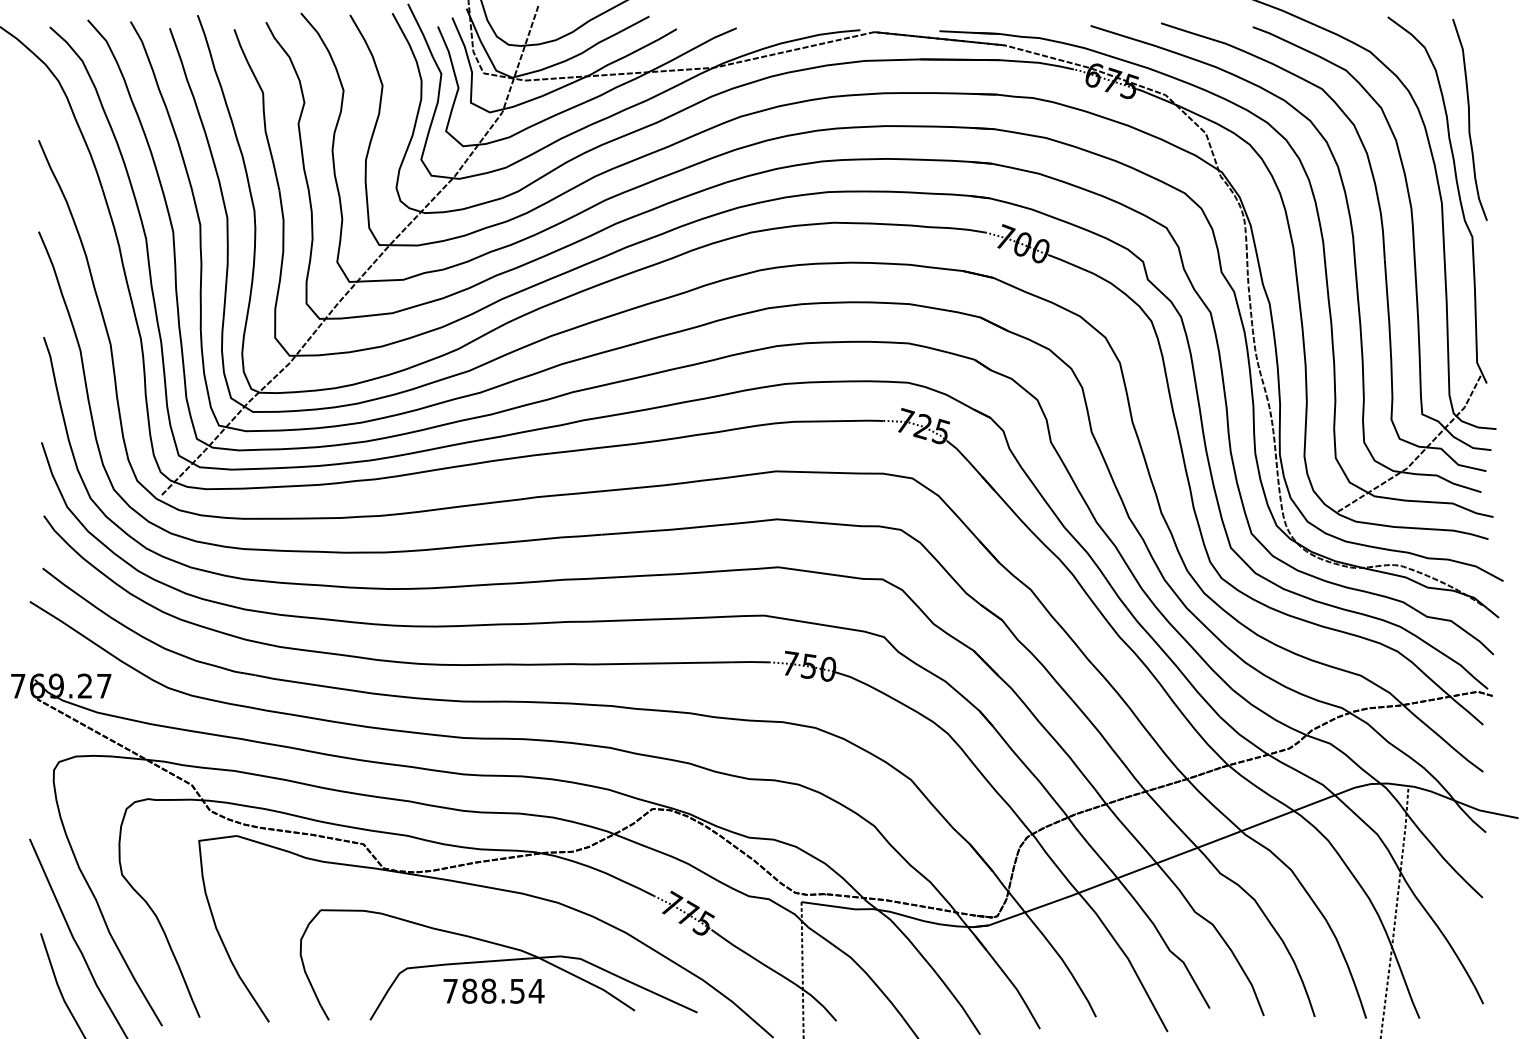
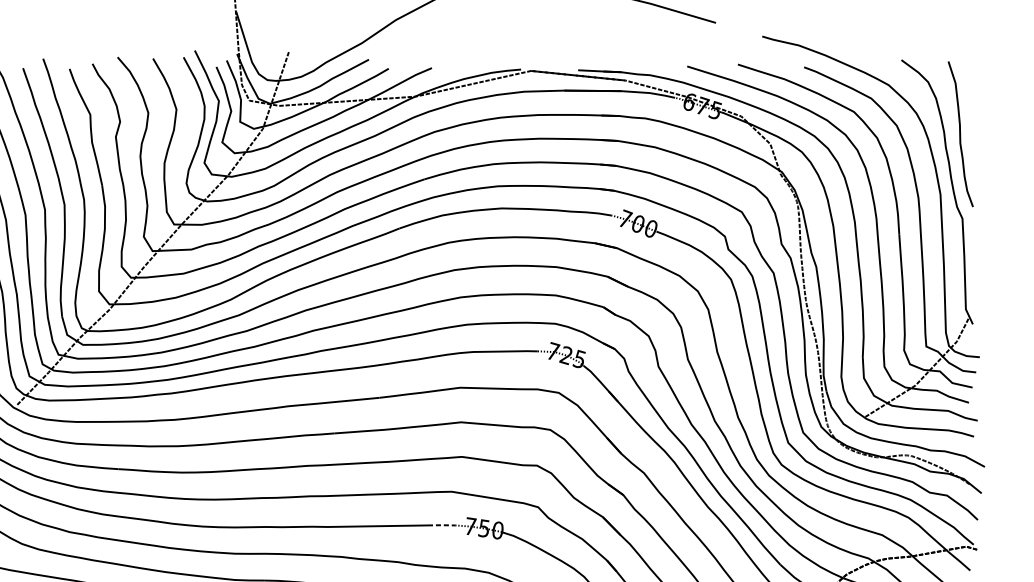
line: (750, 662) -> (441, 525), solid -> dashed

